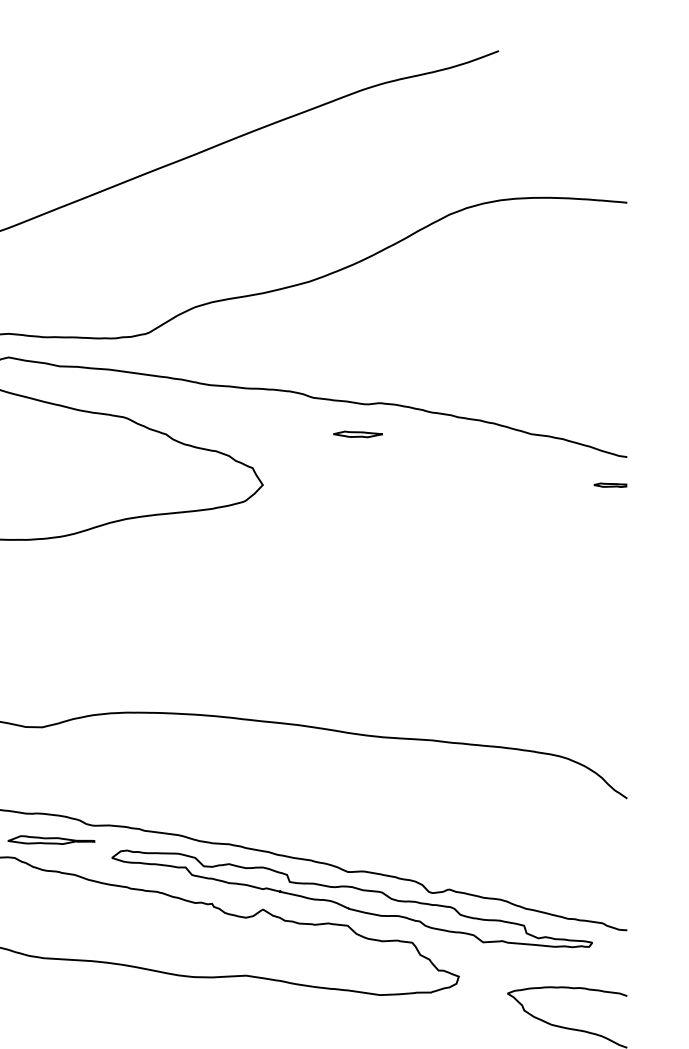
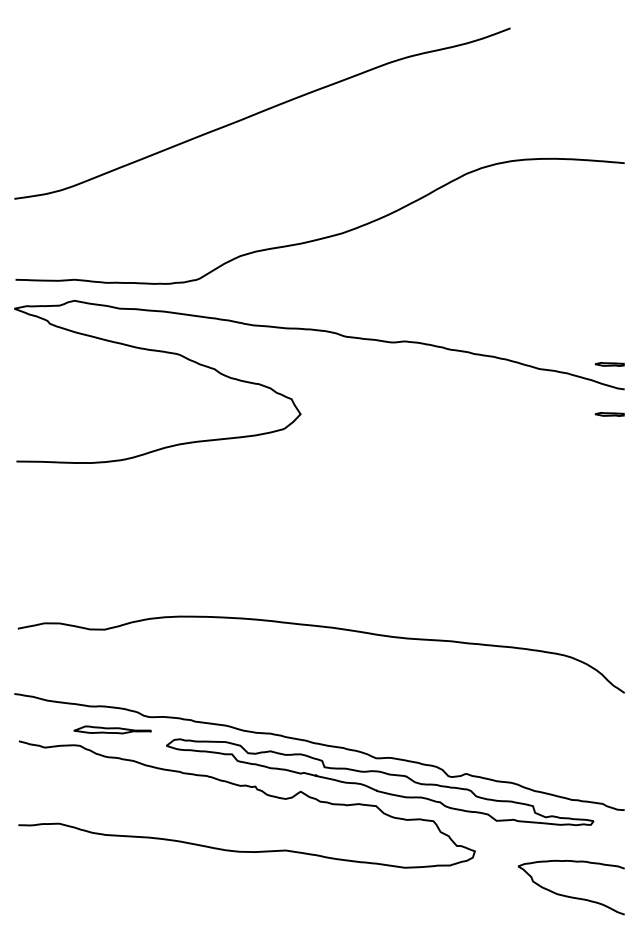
line: (610, 429) -> (609, 364), added
part: (358, 433) -> (385, 368), removed

